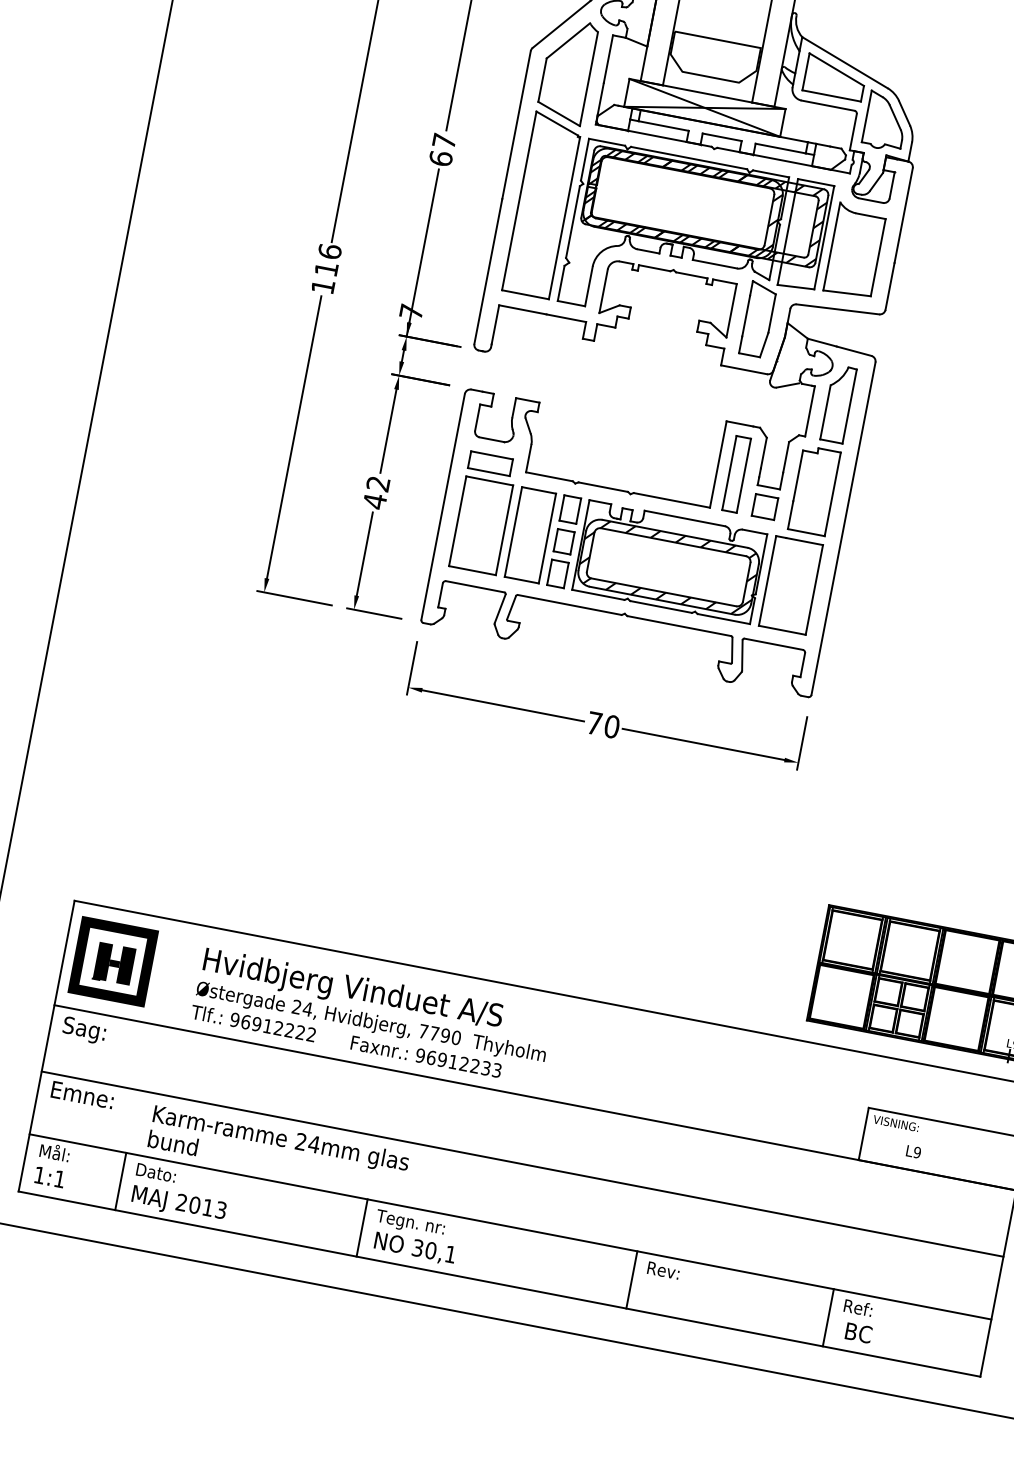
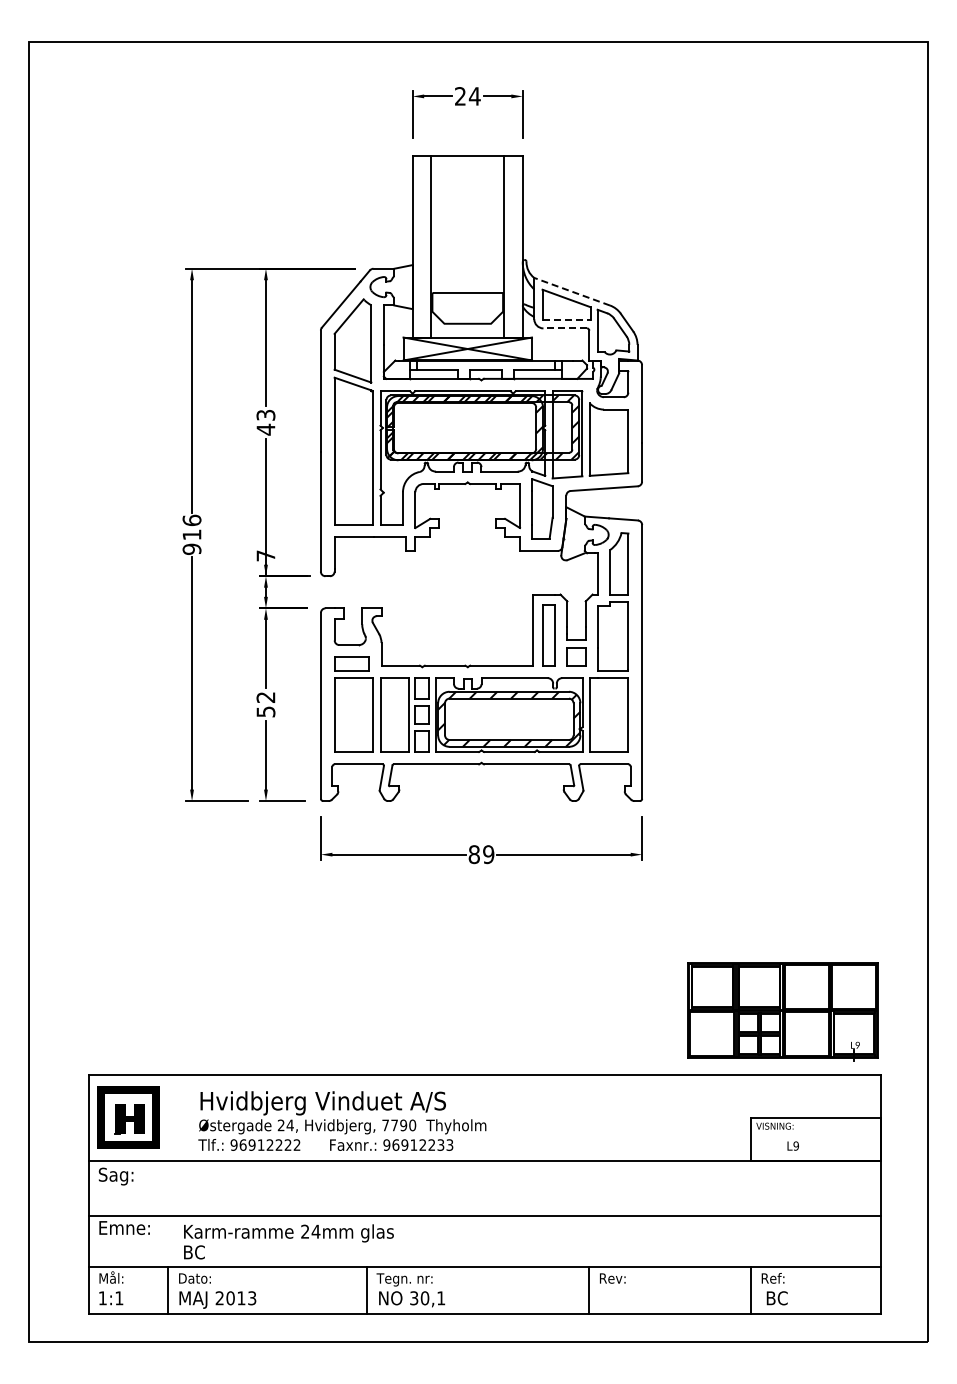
line: (844, 62) -> (571, 291), solid -> dashed
line: (832, 96) -> (567, 320), solid -> dashed
line: (828, 105) -> (565, 328), solid -> dashed
text: (442, 149) -> (265, 422), 67 -> 43
text: (322, 285) -> (191, 548), 116 -> 916
text: (374, 500) -> (265, 711), 42 -> 52
text: (603, 724) -> (481, 854), 70 -> 89
text: (172, 1143) -> (203, 1252), bund -> BC

